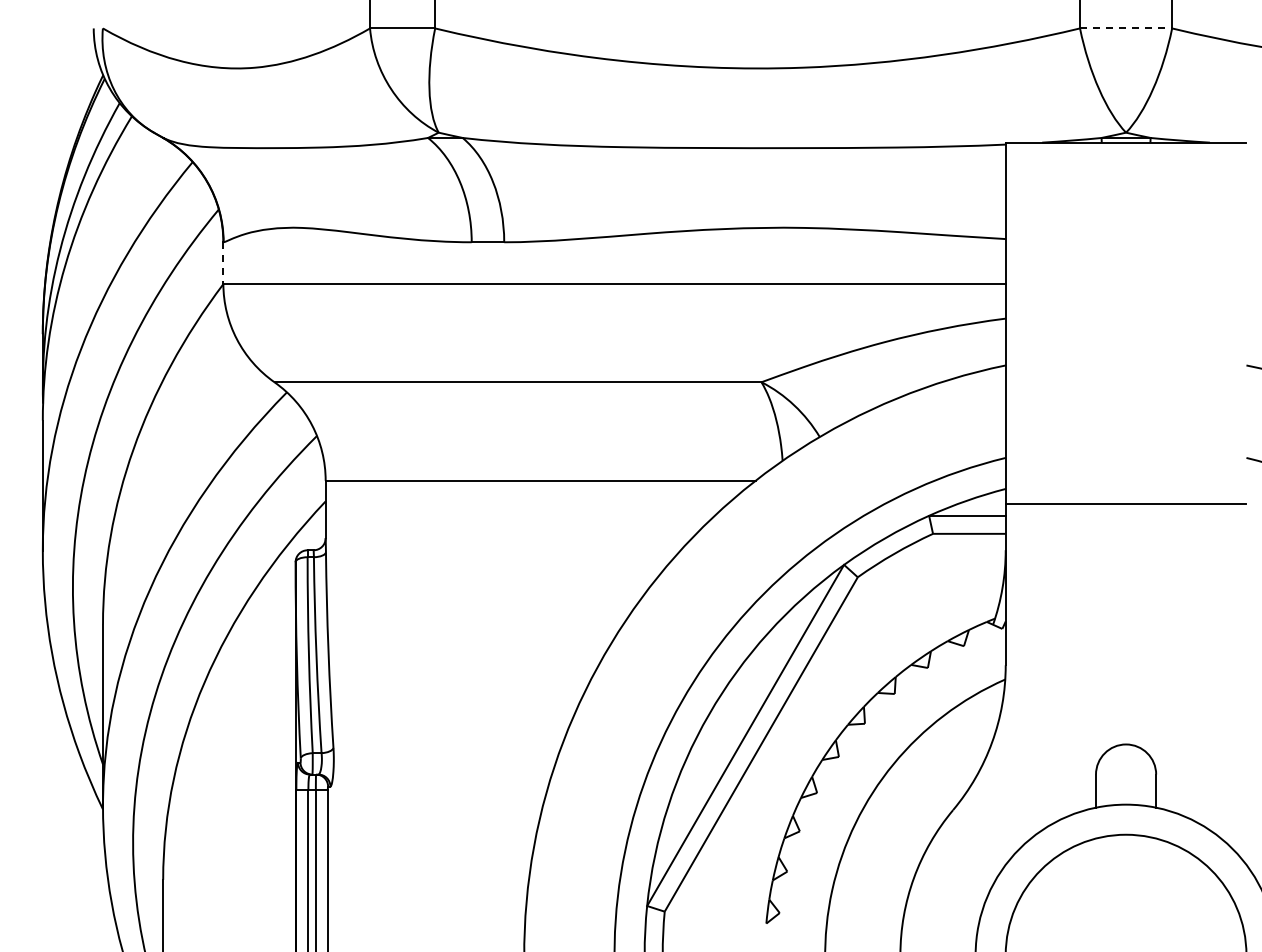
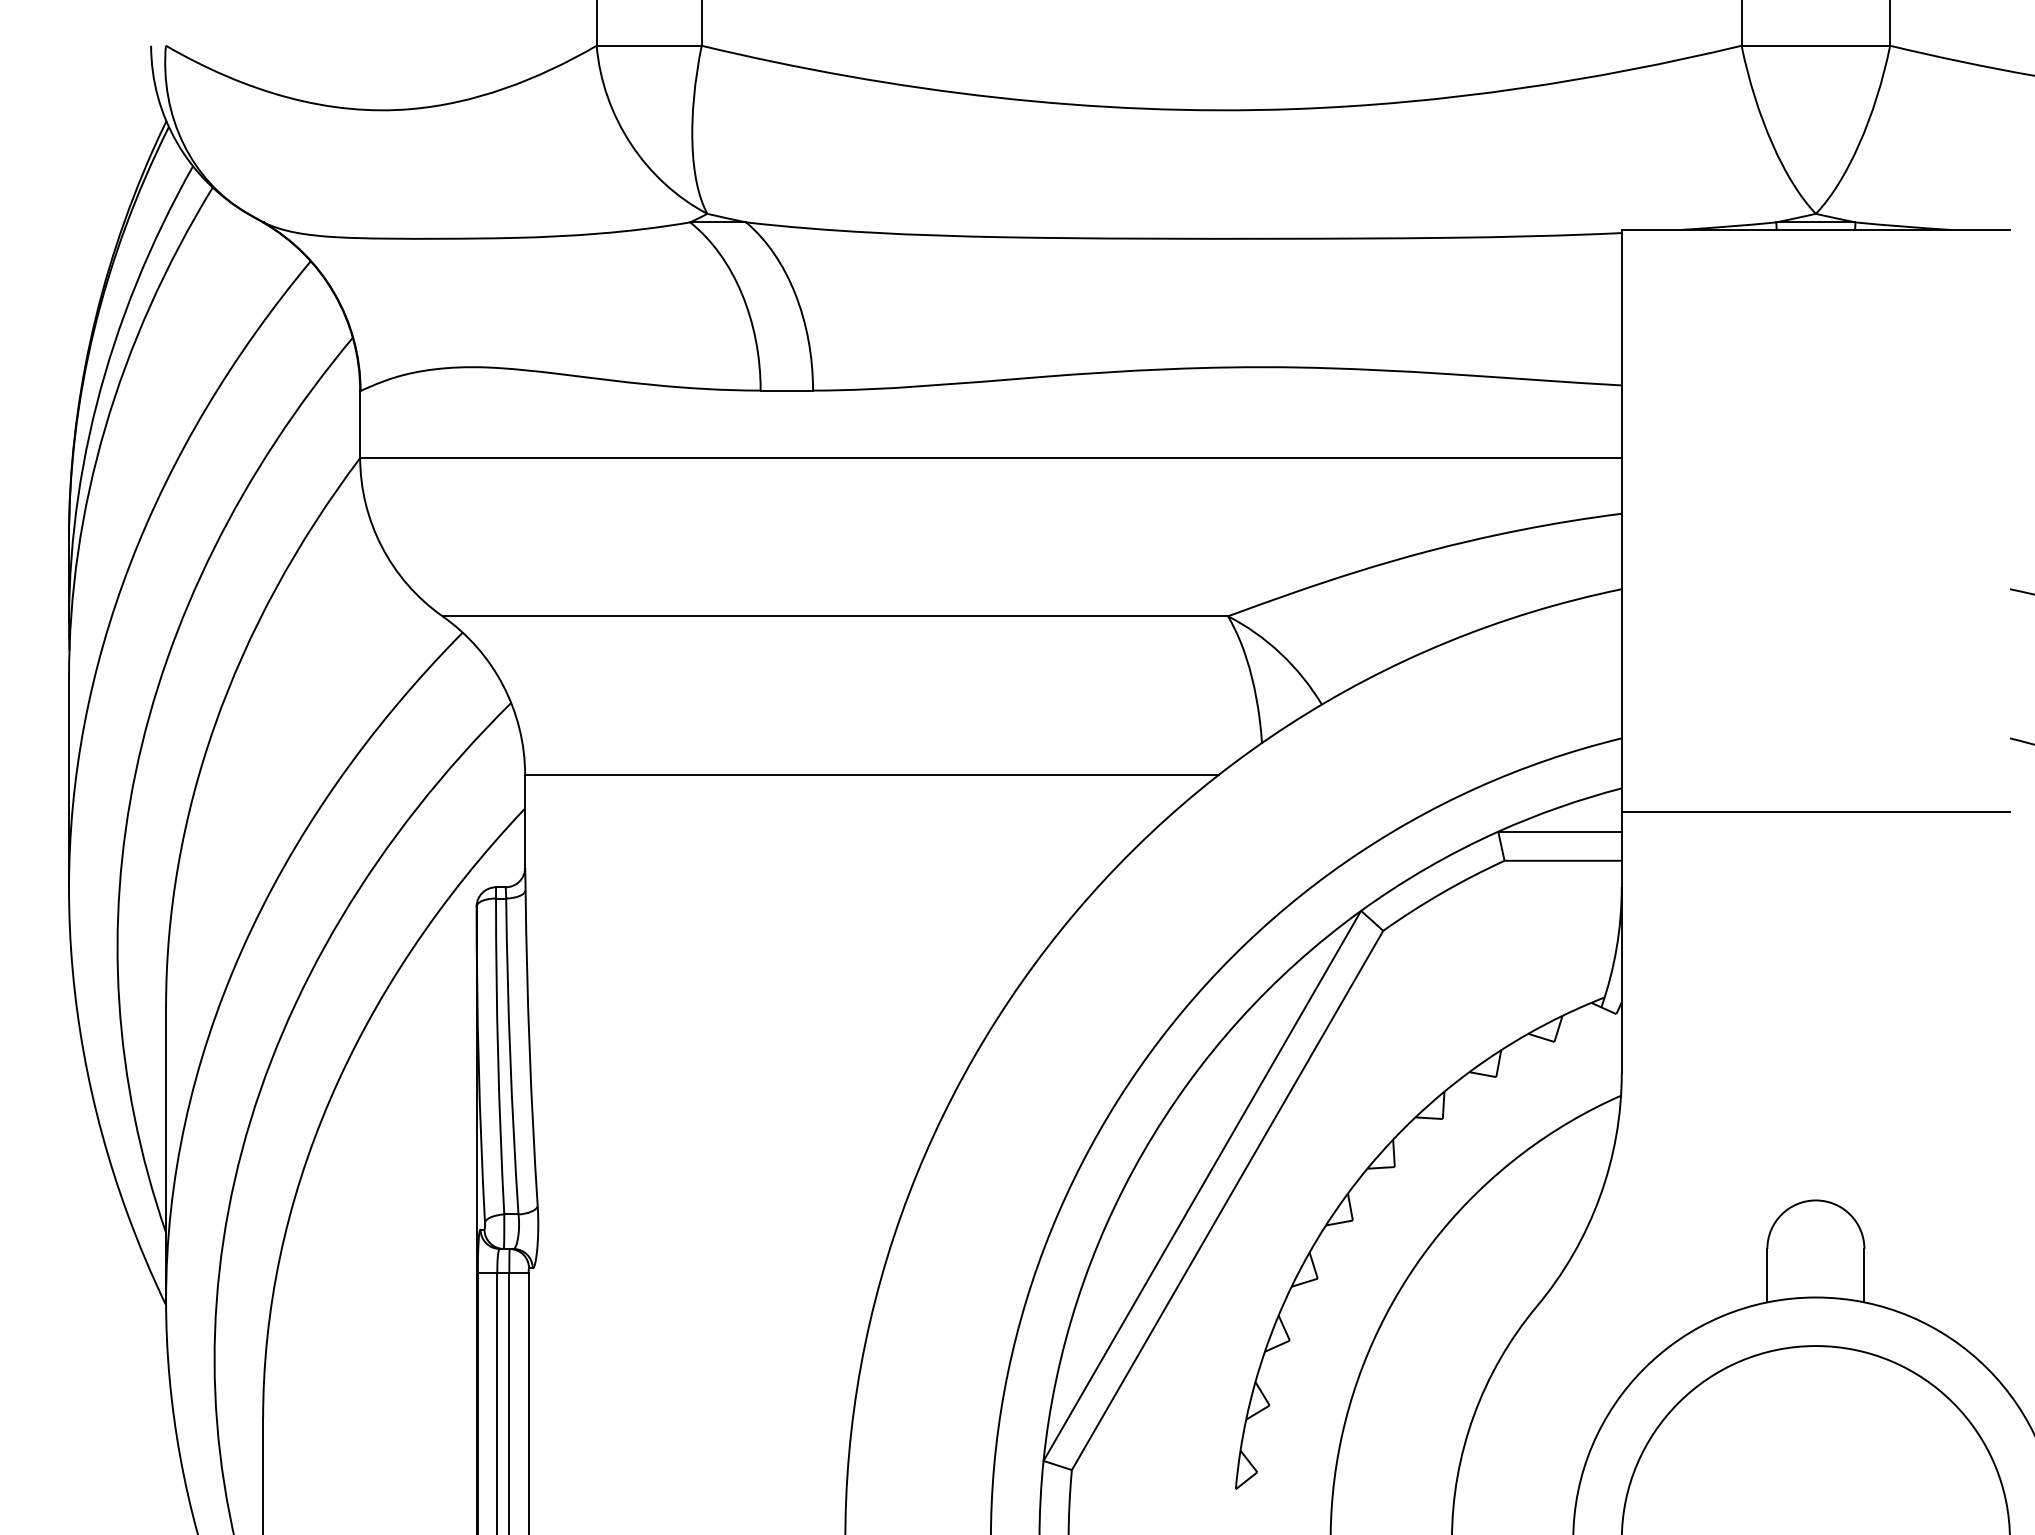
line: (1126, 28) -> (1816, 45), dashed -> solid
line: (223, 263) -> (360, 424), dashed -> solid

